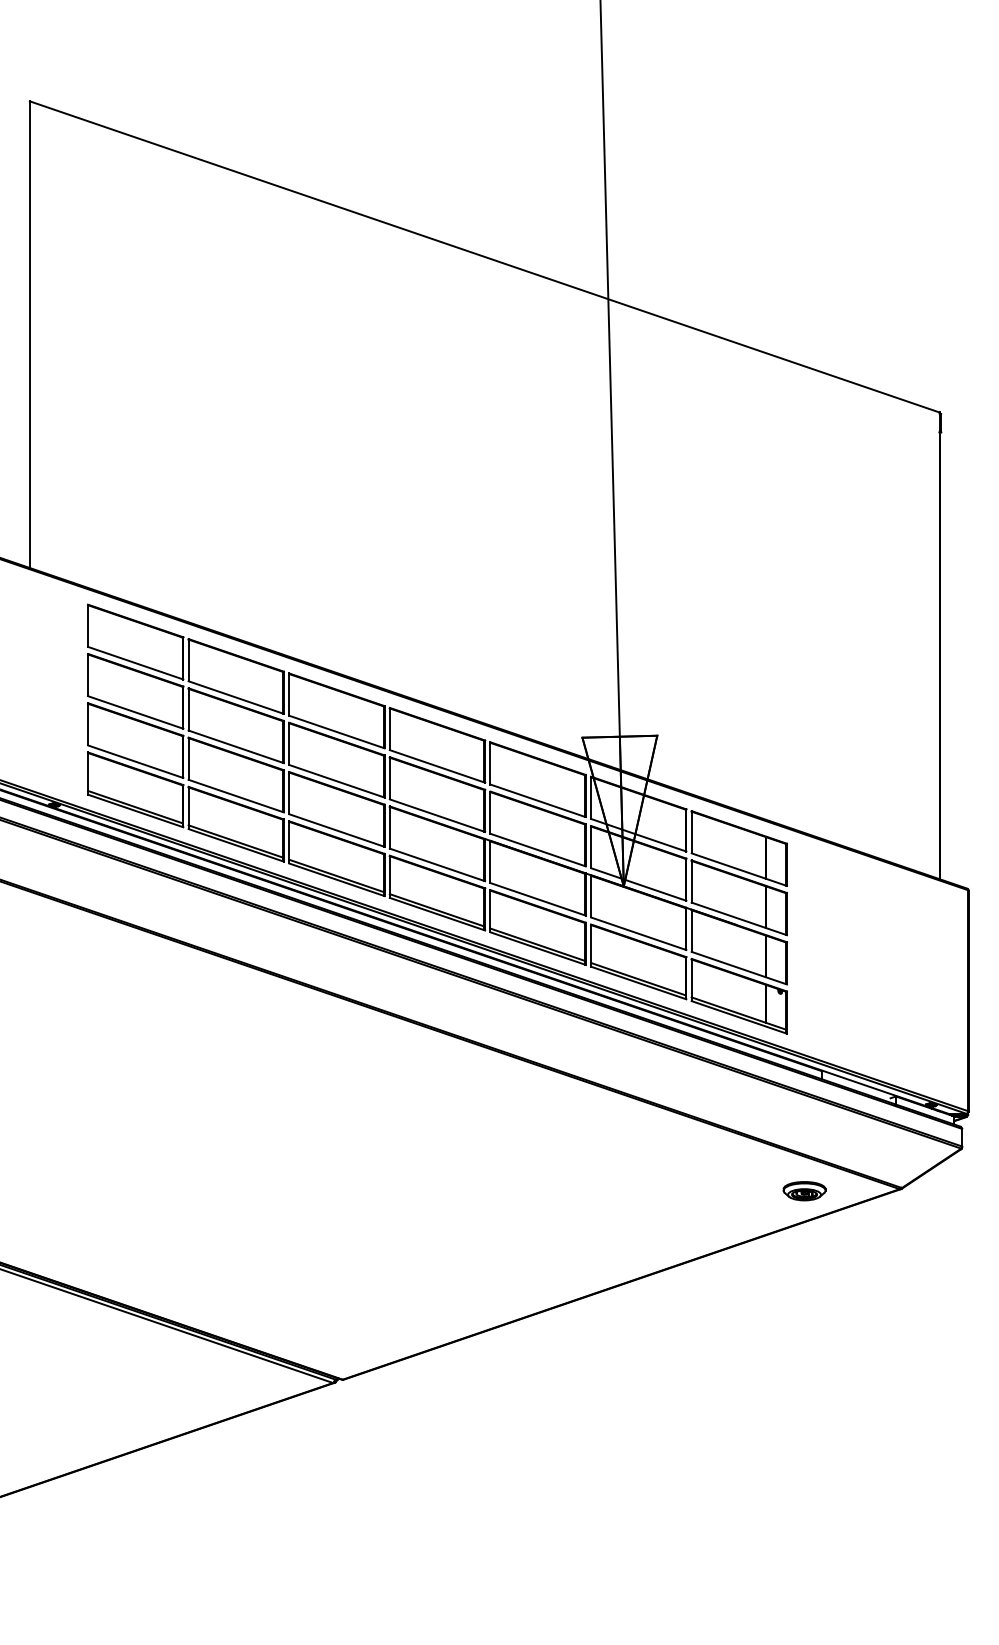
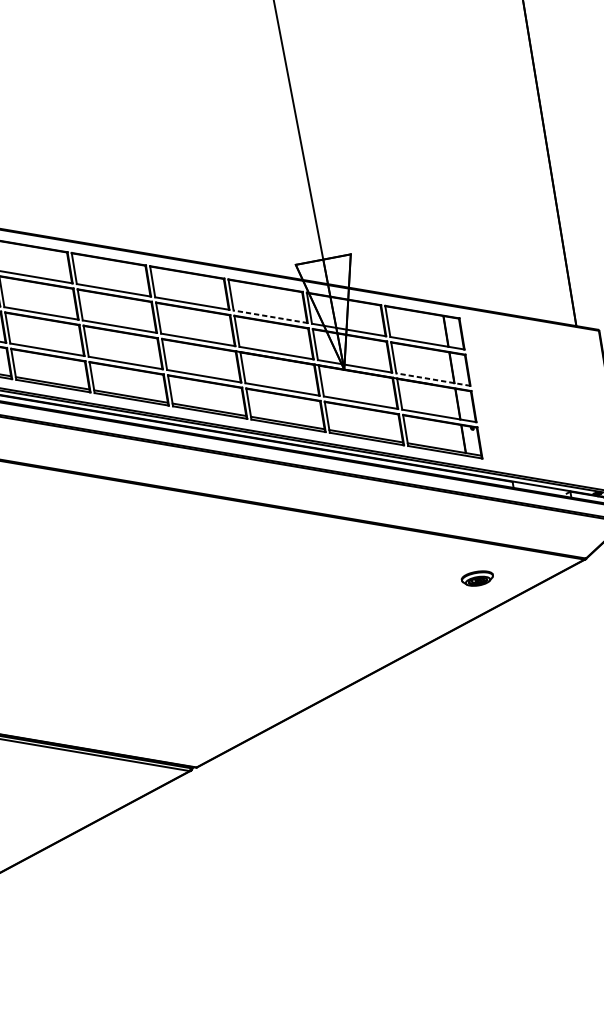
line: (537, 800) -> (270, 316), solid -> dashed
line: (738, 918) -> (432, 379), solid -> dashed
part: (804, 1191) -> (477, 578), moved

